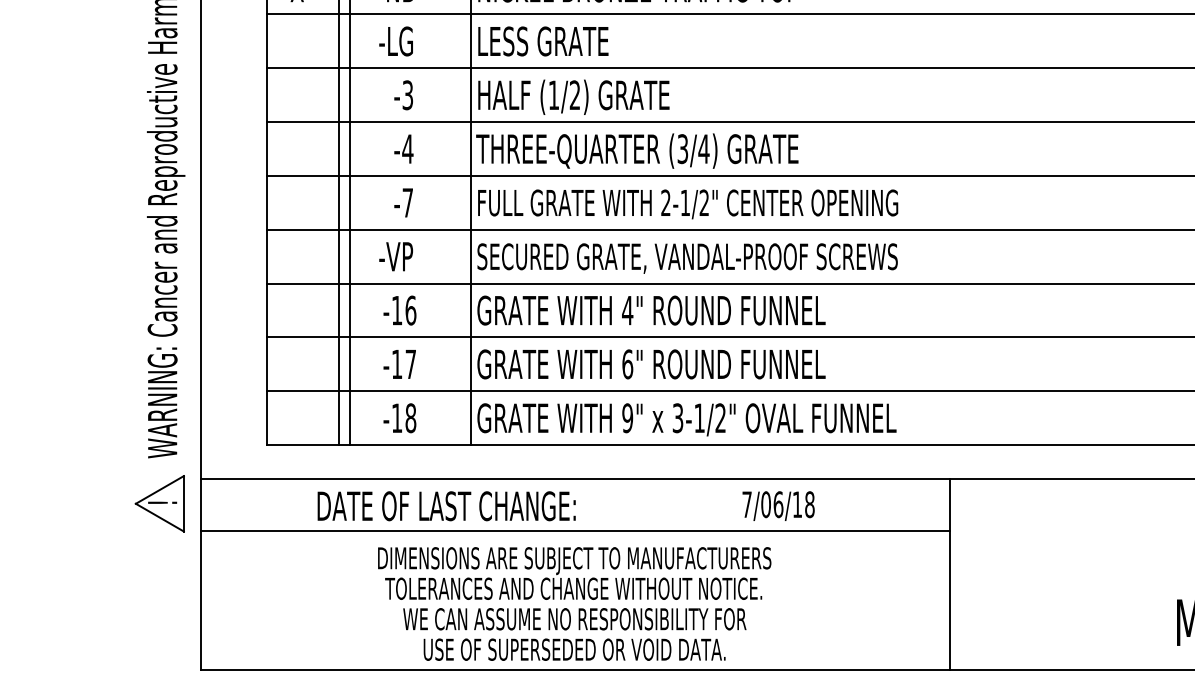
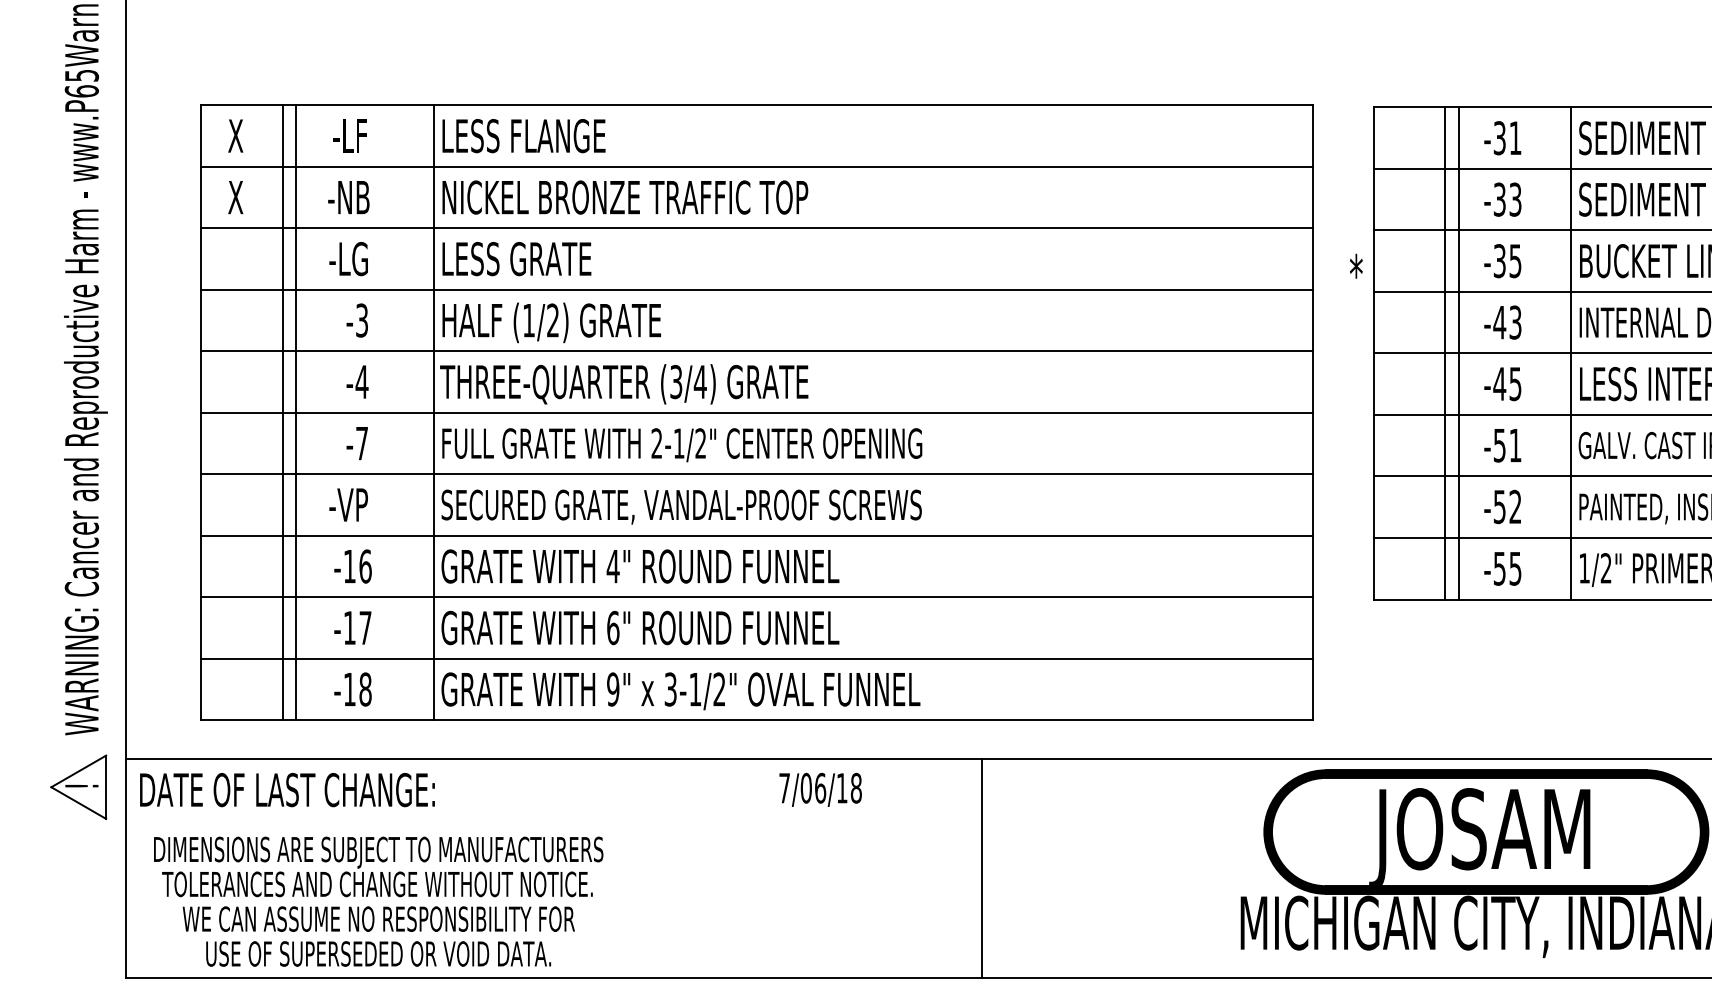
text: (778, 505) -> (820, 789), moved
text: (446, 506) -> (287, 790), moved
line: (575, 531) -> (553, 818), removed
text: (574, 603) -> (378, 901), moved

